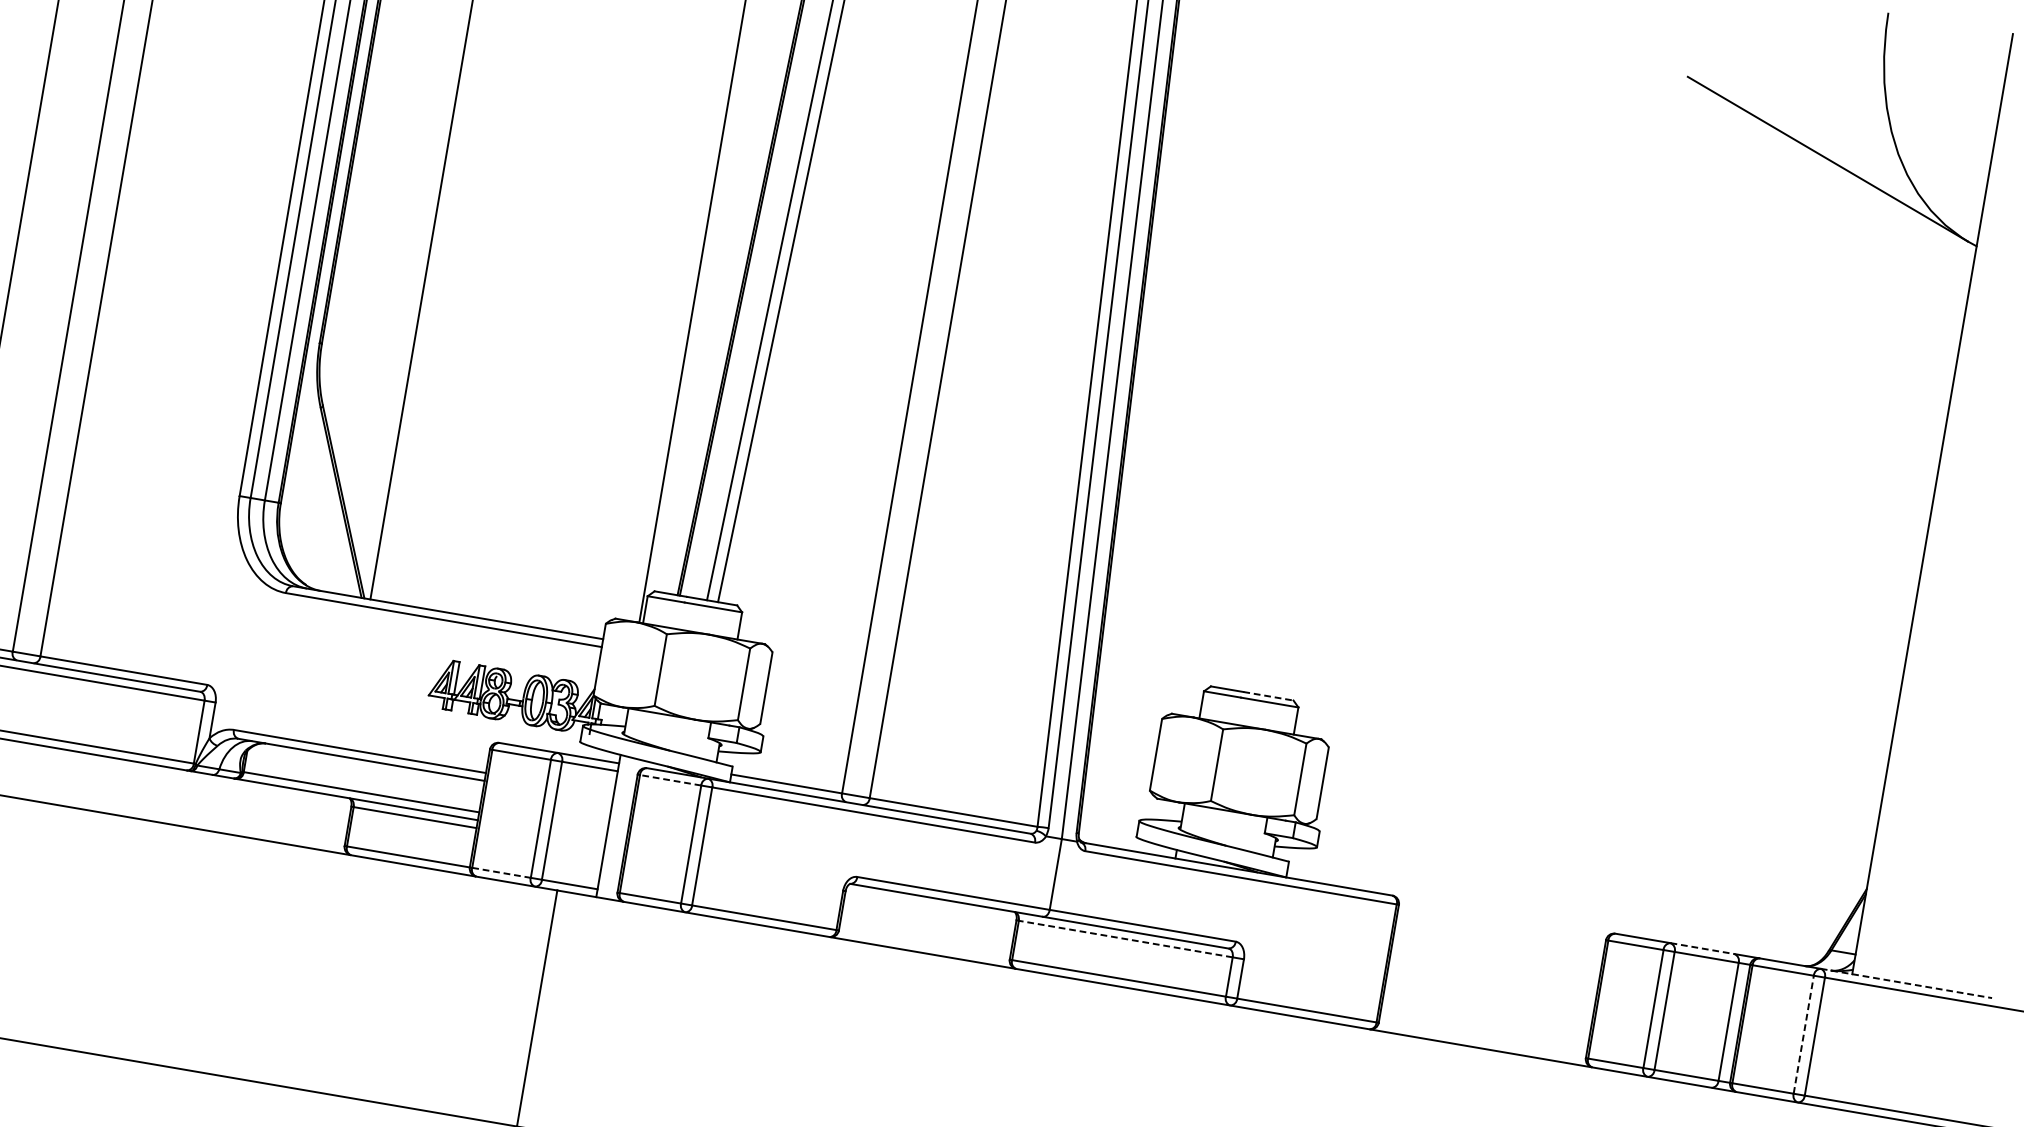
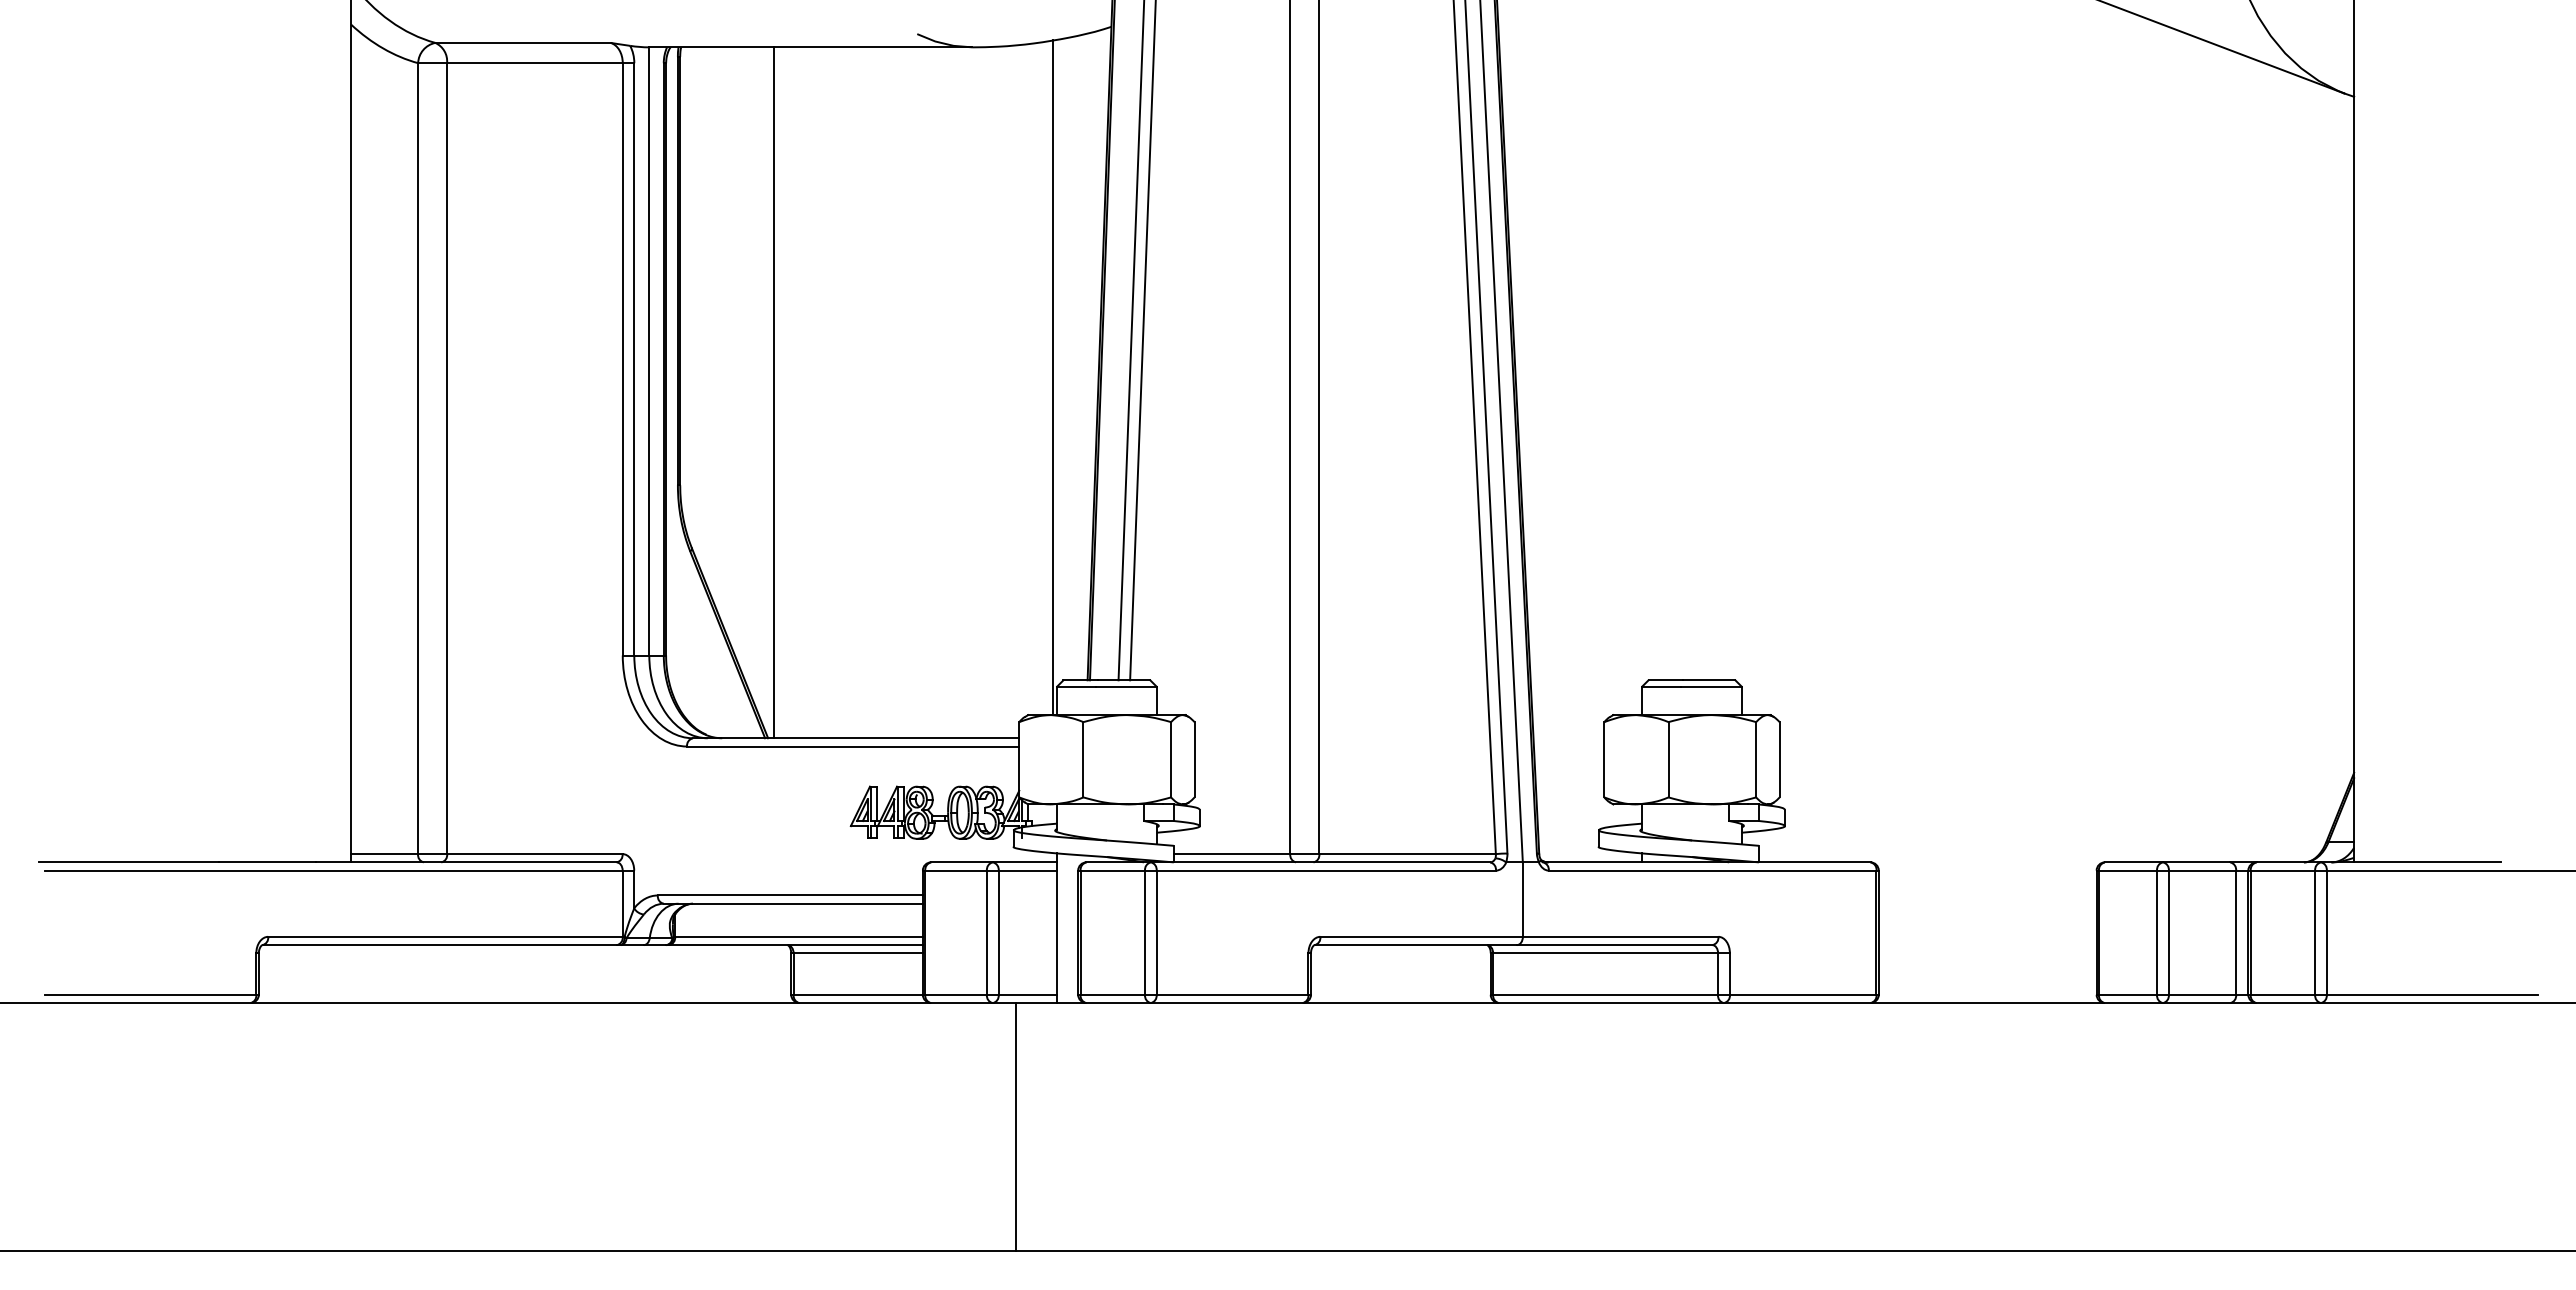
line: (1268, 696) -> (1709, 680), dashed -> solid
line: (670, 780) -> (1112, 870), dashed -> solid
line: (501, 872) -> (956, 994), dashed -> solid
line: (1125, 939) -> (1605, 953), dashed -> solid
line: (1702, 948) -> (2196, 862), dashed -> solid
line: (1906, 983) -> (2411, 862), dashed -> solid
line: (1804, 1034) -> (2315, 932), dashed -> solid

